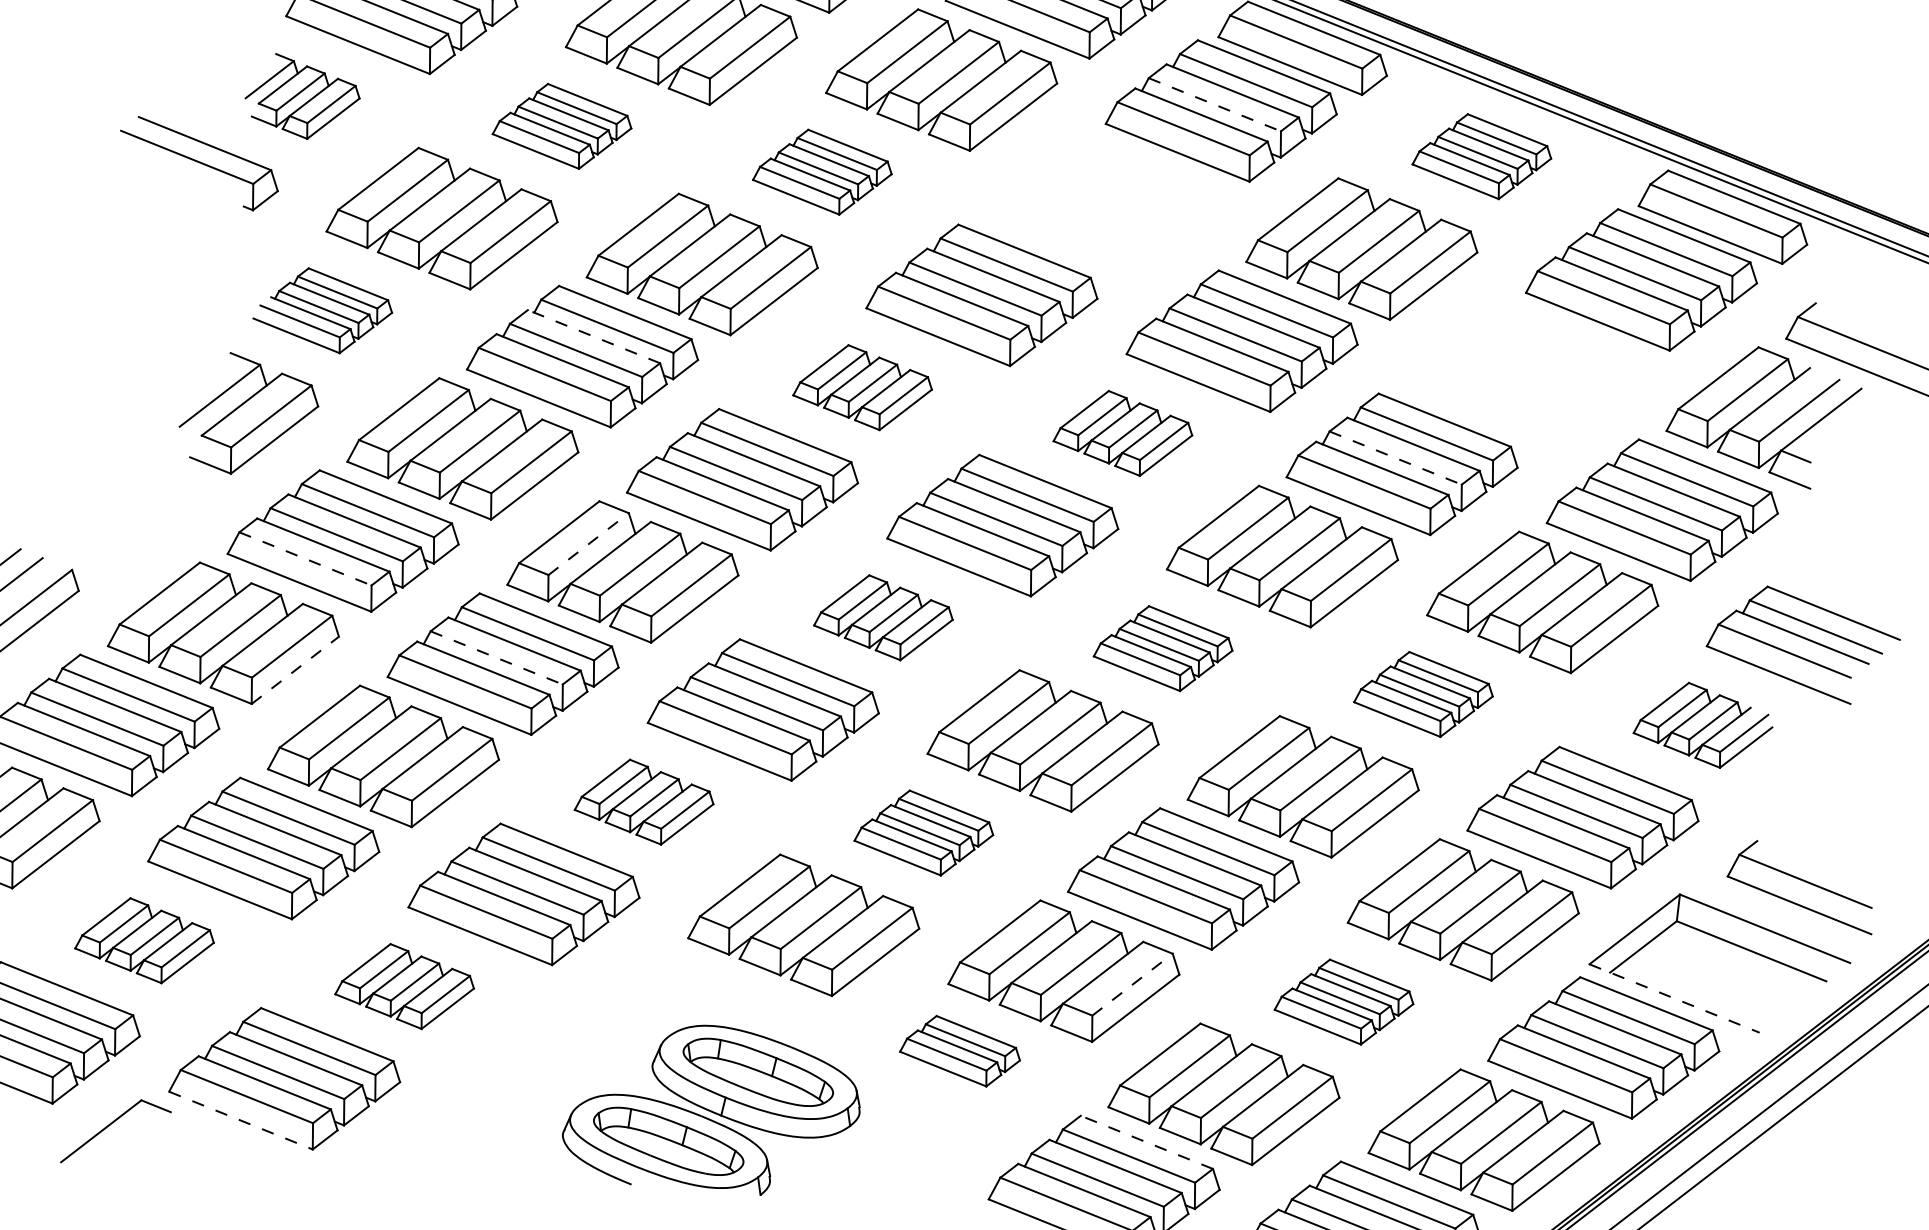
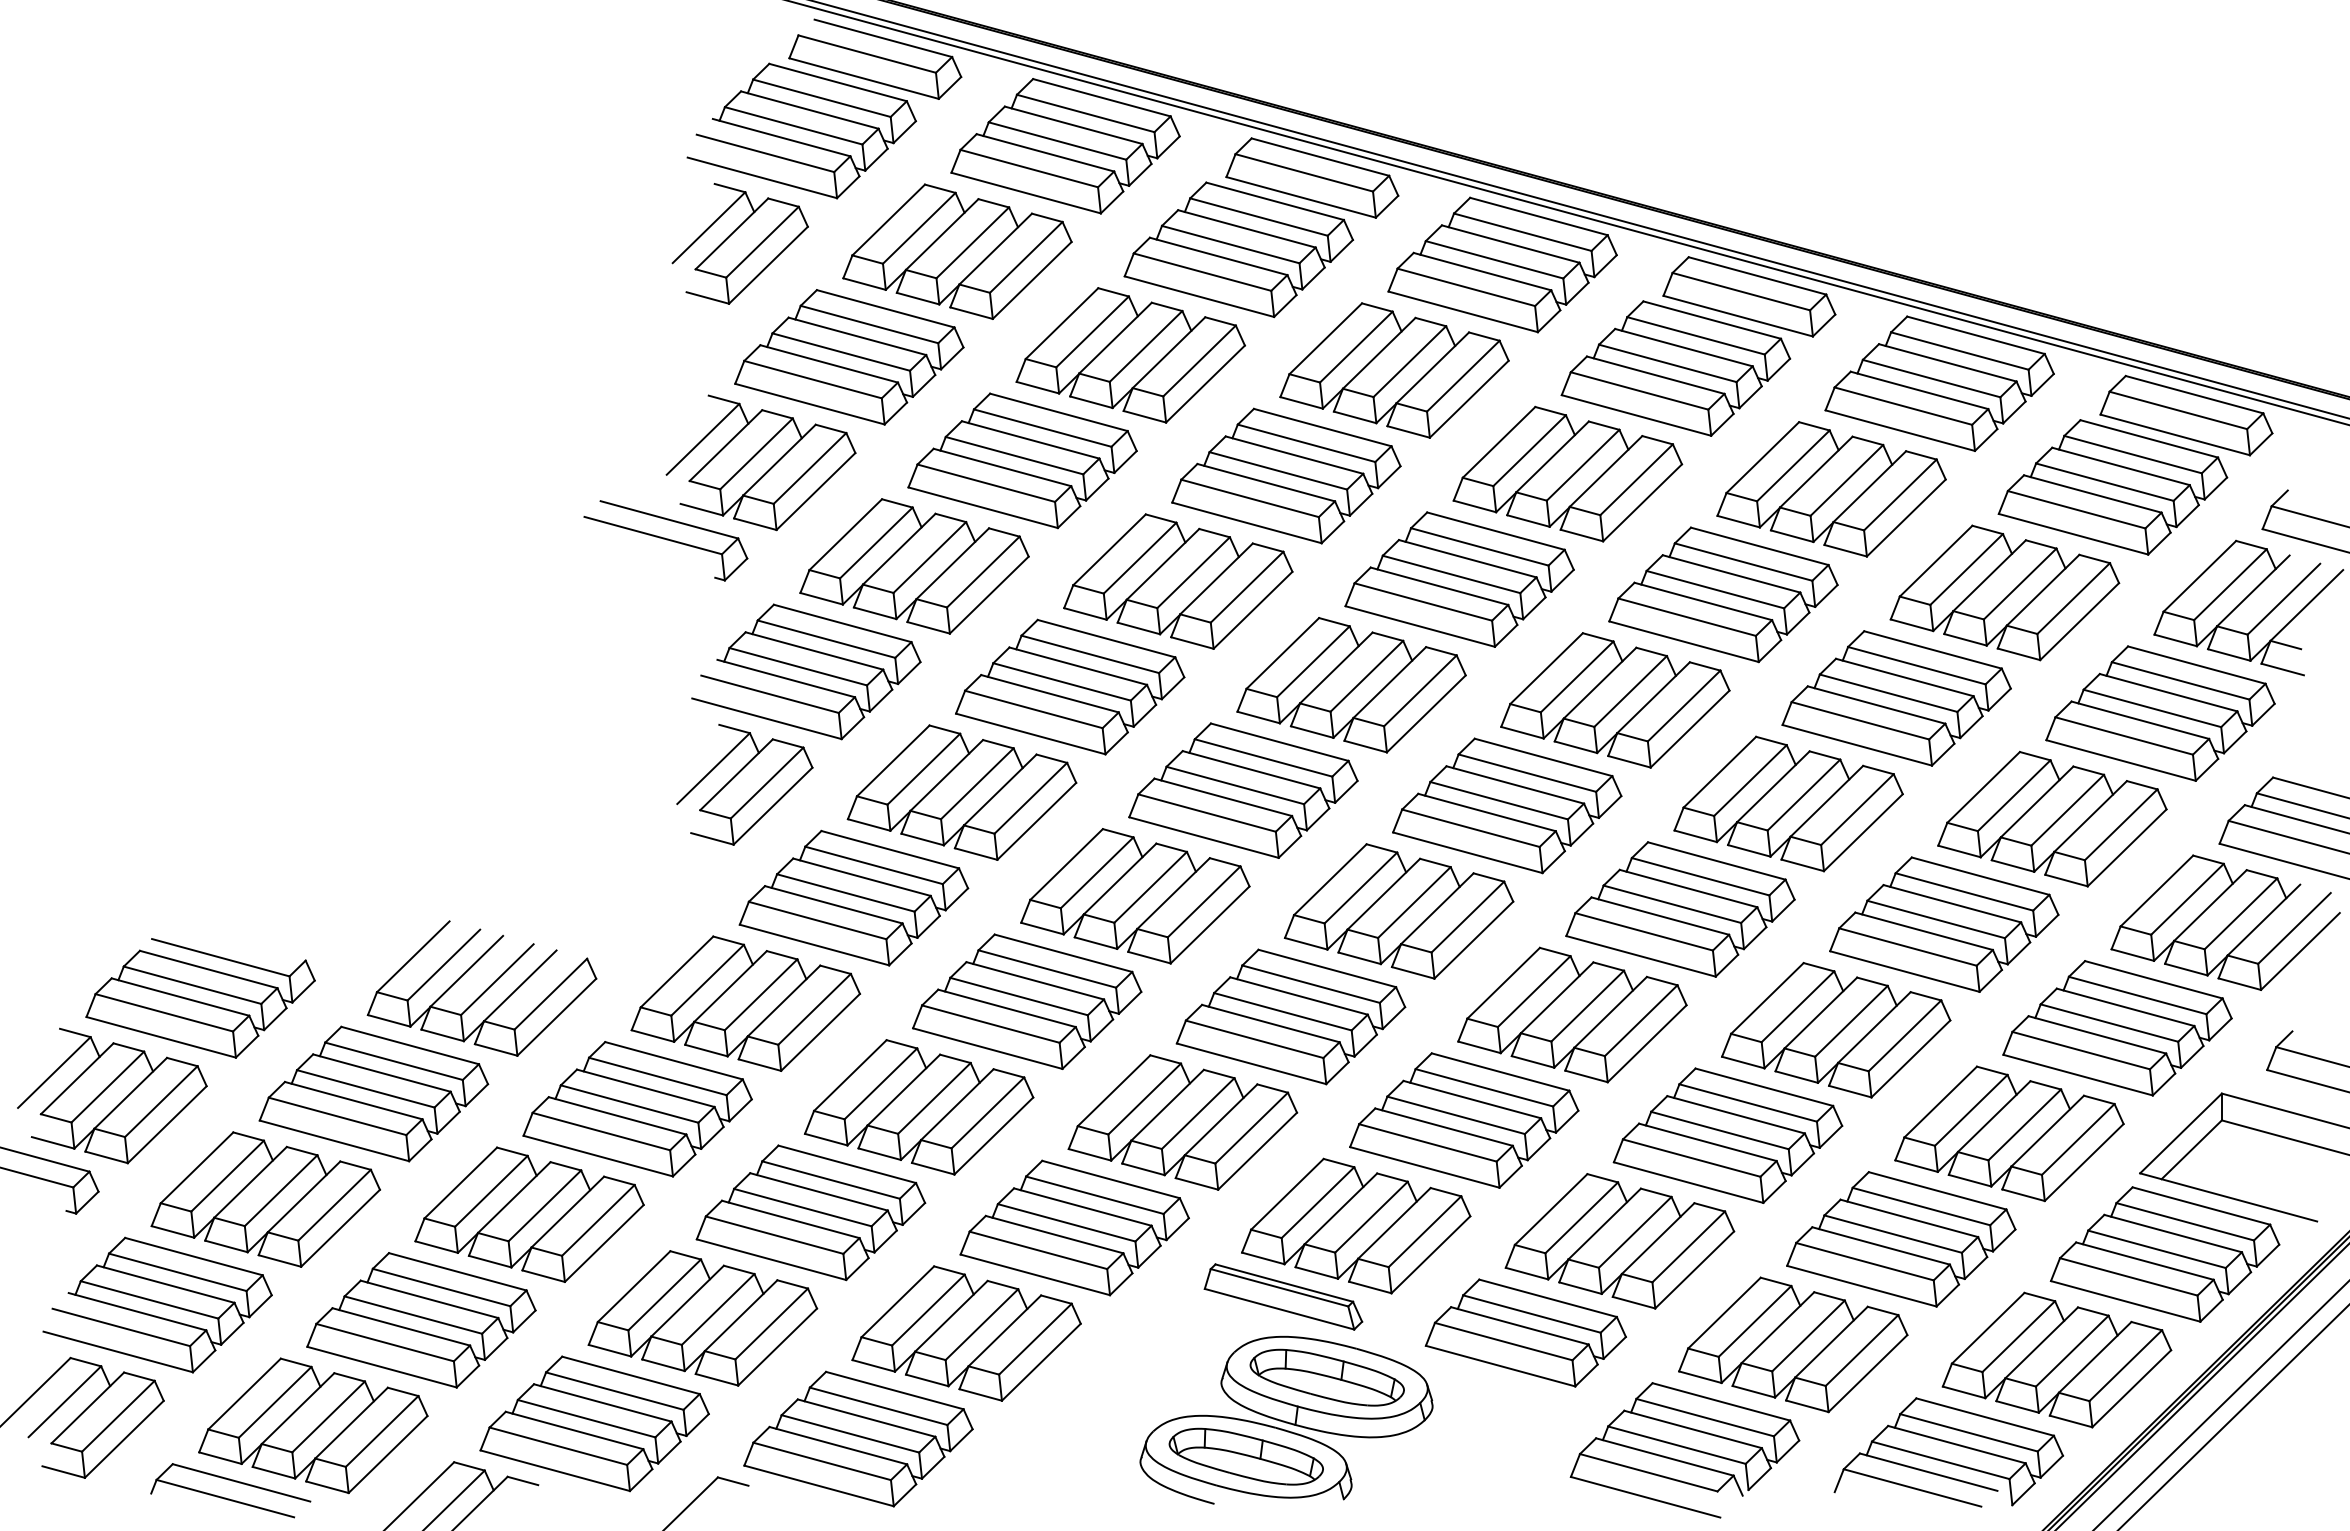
part: (302, 97) -> (760, 462), size x1.67
line: (1215, 104) -> (1668, 363), dashed -> solid
part: (562, 125) -> (1022, 460), size x1.67
part: (1482, 156) -> (1939, 383), size x1.67
part: (823, 171) -> (1286, 475), size x1.67
part: (1102, 202) -> (1567, 473), added
part: (323, 310) -> (806, 671), size x1.67
line: (593, 336) -> (1077, 666), dashed -> solid
part: (1522, 371) -> (2004, 592), added
part: (863, 387) -> (1351, 685), size x1.67
part: (1123, 433) -> (1615, 700), size x1.67
line: (1396, 458) -> (1889, 693), dashed -> solid
line: (589, 543) -> (1097, 872), dashed -> solid
line: (306, 558) -> (818, 920), dashed -> solid
part: (883, 617) -> (1398, 911), size x1.67
part: (1163, 648) -> (1680, 909), size x1.67
line: (497, 657) -> (1019, 996), dashed -> solid
line: (295, 670) -> (820, 1032), dashed -> solid
part: (1424, 694) -> (1944, 924), size x1.67
part: (1703, 725) -> (2225, 922), size x1.67
part: (644, 802) -> (1182, 1122), size x1.67
part: (924, 832) -> (1464, 1120), size x1.67
part: (144, 940) -> (702, 1318), size x1.67
line: (1132, 984) -> (1688, 1246), dashed -> solid
part: (405, 986) -> (966, 1333), size x1.67
part: (724, 986) -> (1283, 1296), added
line: (1674, 998) -> (2228, 1197), dashed -> solid
part: (1344, 1002) -> (1901, 1239), size x1.67
part: (960, 1050) -> (1525, 1332), size x1.67
line: (241, 1121) -> (819, 1486), dashed -> solid
line: (1146, 1141) -> (1720, 1401), dashed -> solid

